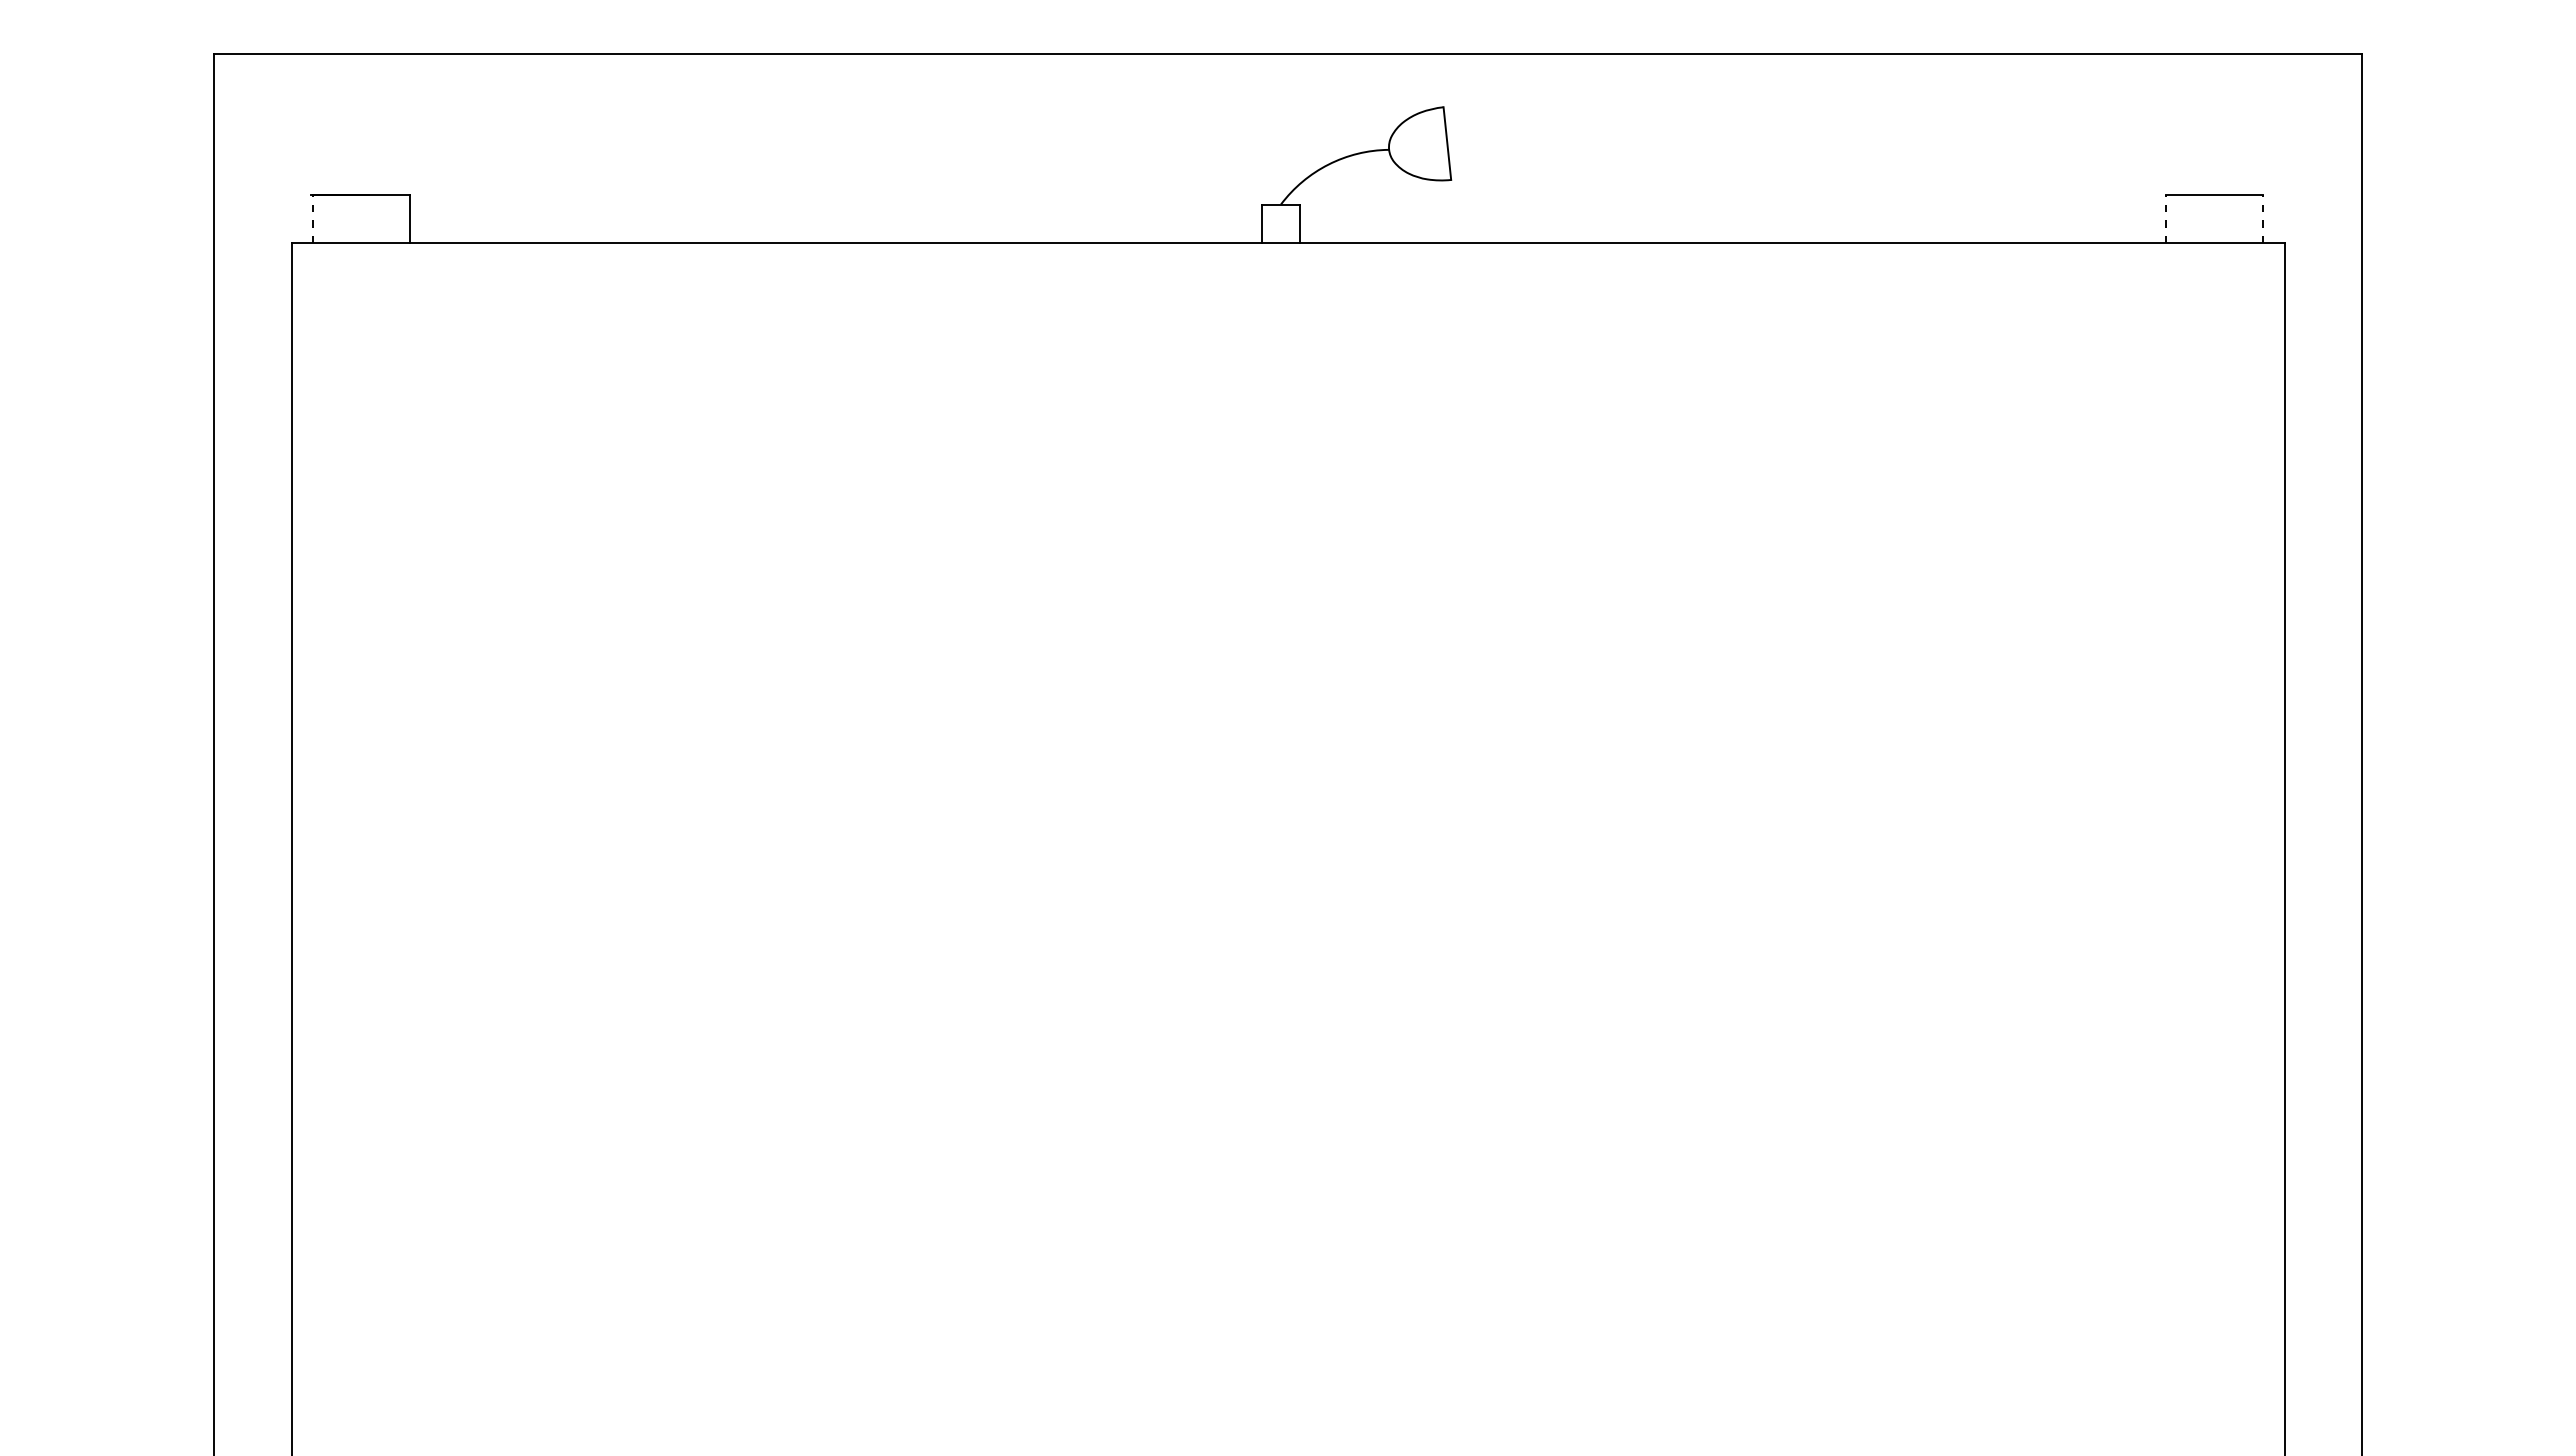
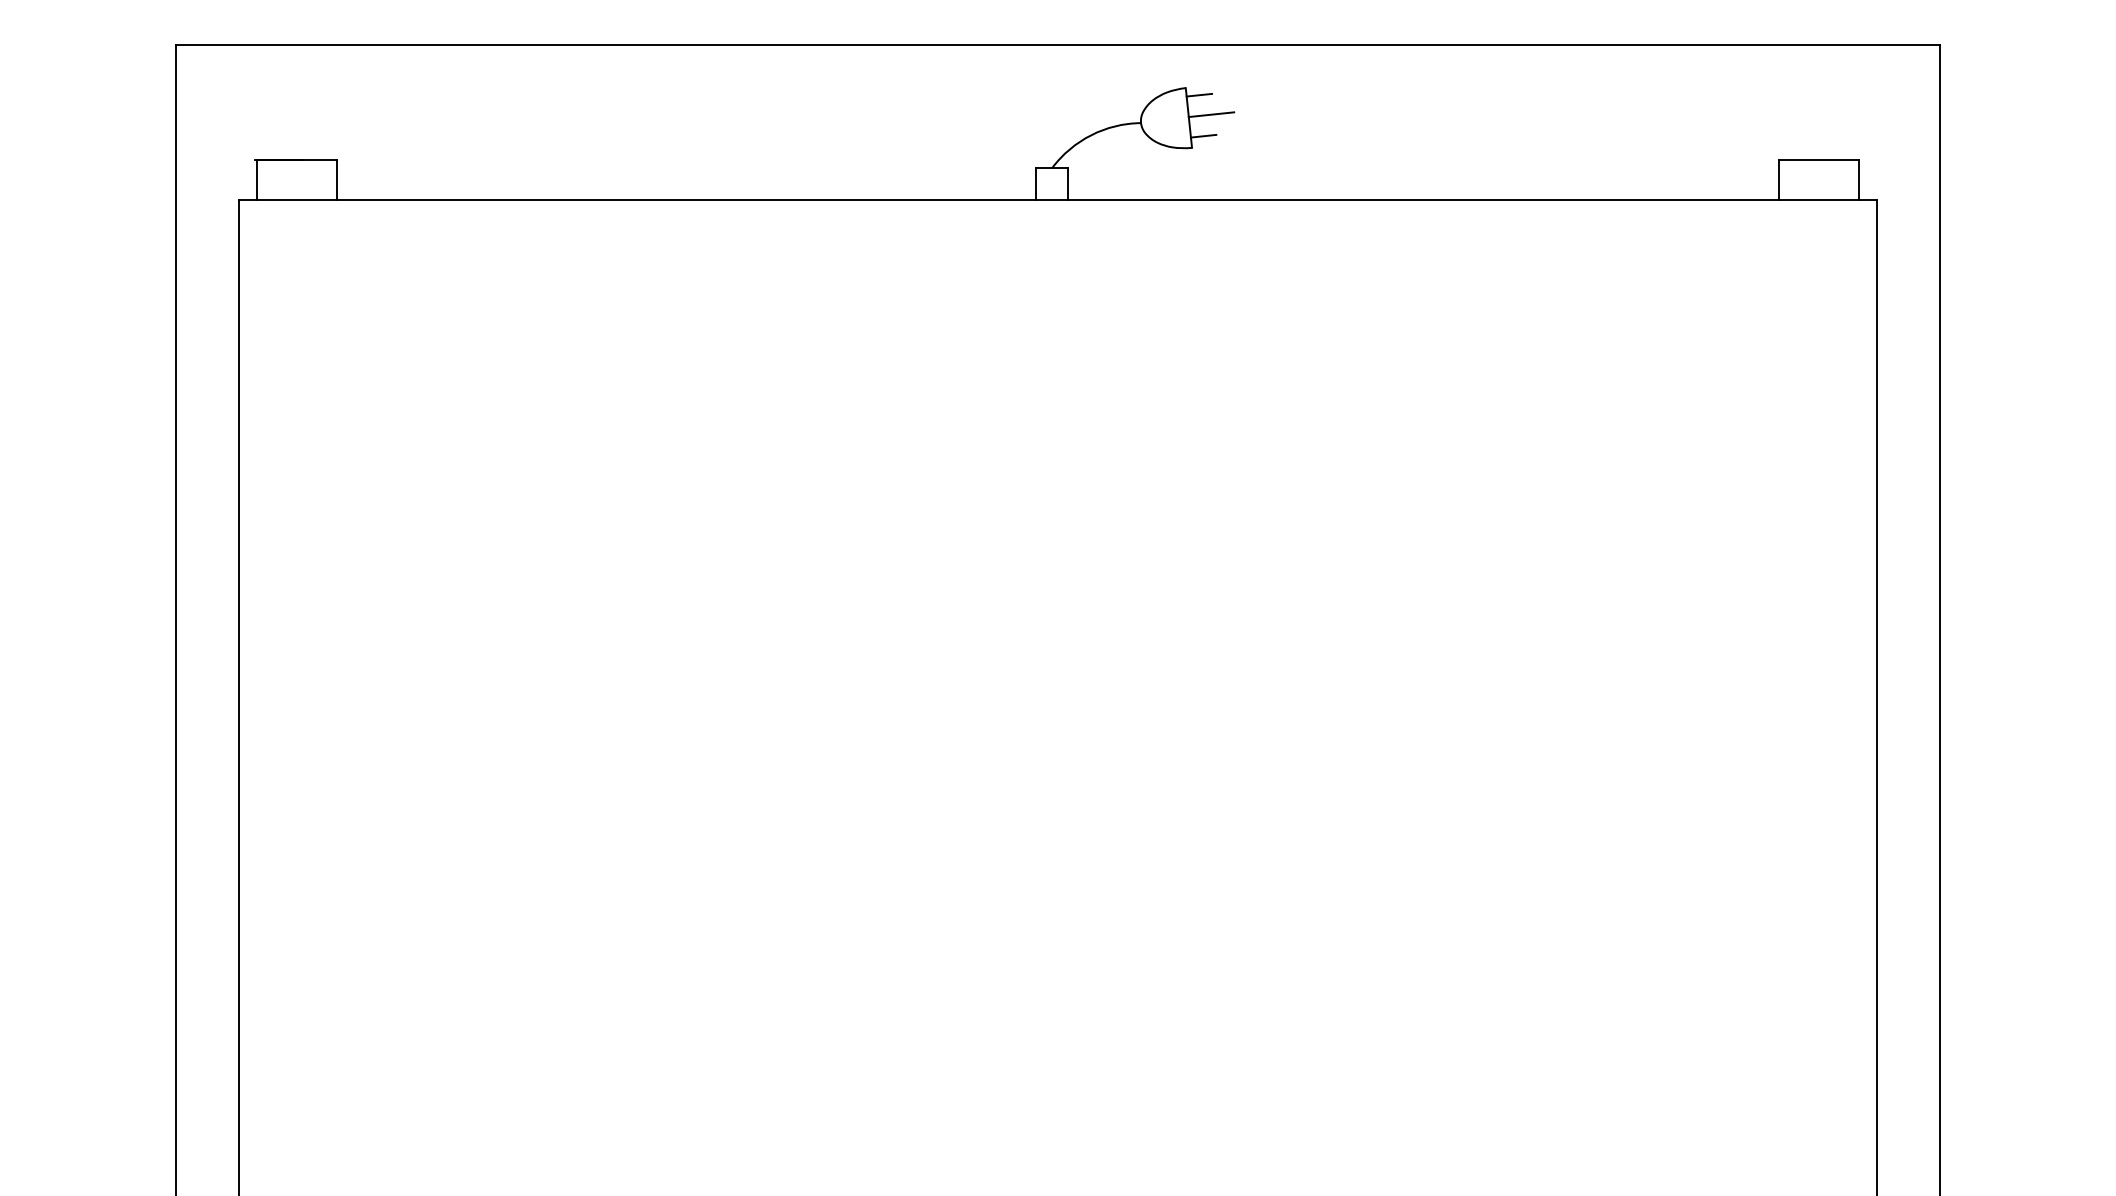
line: (1459, 115) -> (1198, 94), added
line: (1474, 139) -> (1211, 114), added
line: (1464, 165) -> (1202, 135), added
line: (312, 218) -> (256, 179), dashed -> solid
line: (2166, 218) -> (1779, 179), dashed -> solid
line: (2263, 218) -> (1859, 179), dashed -> solid

